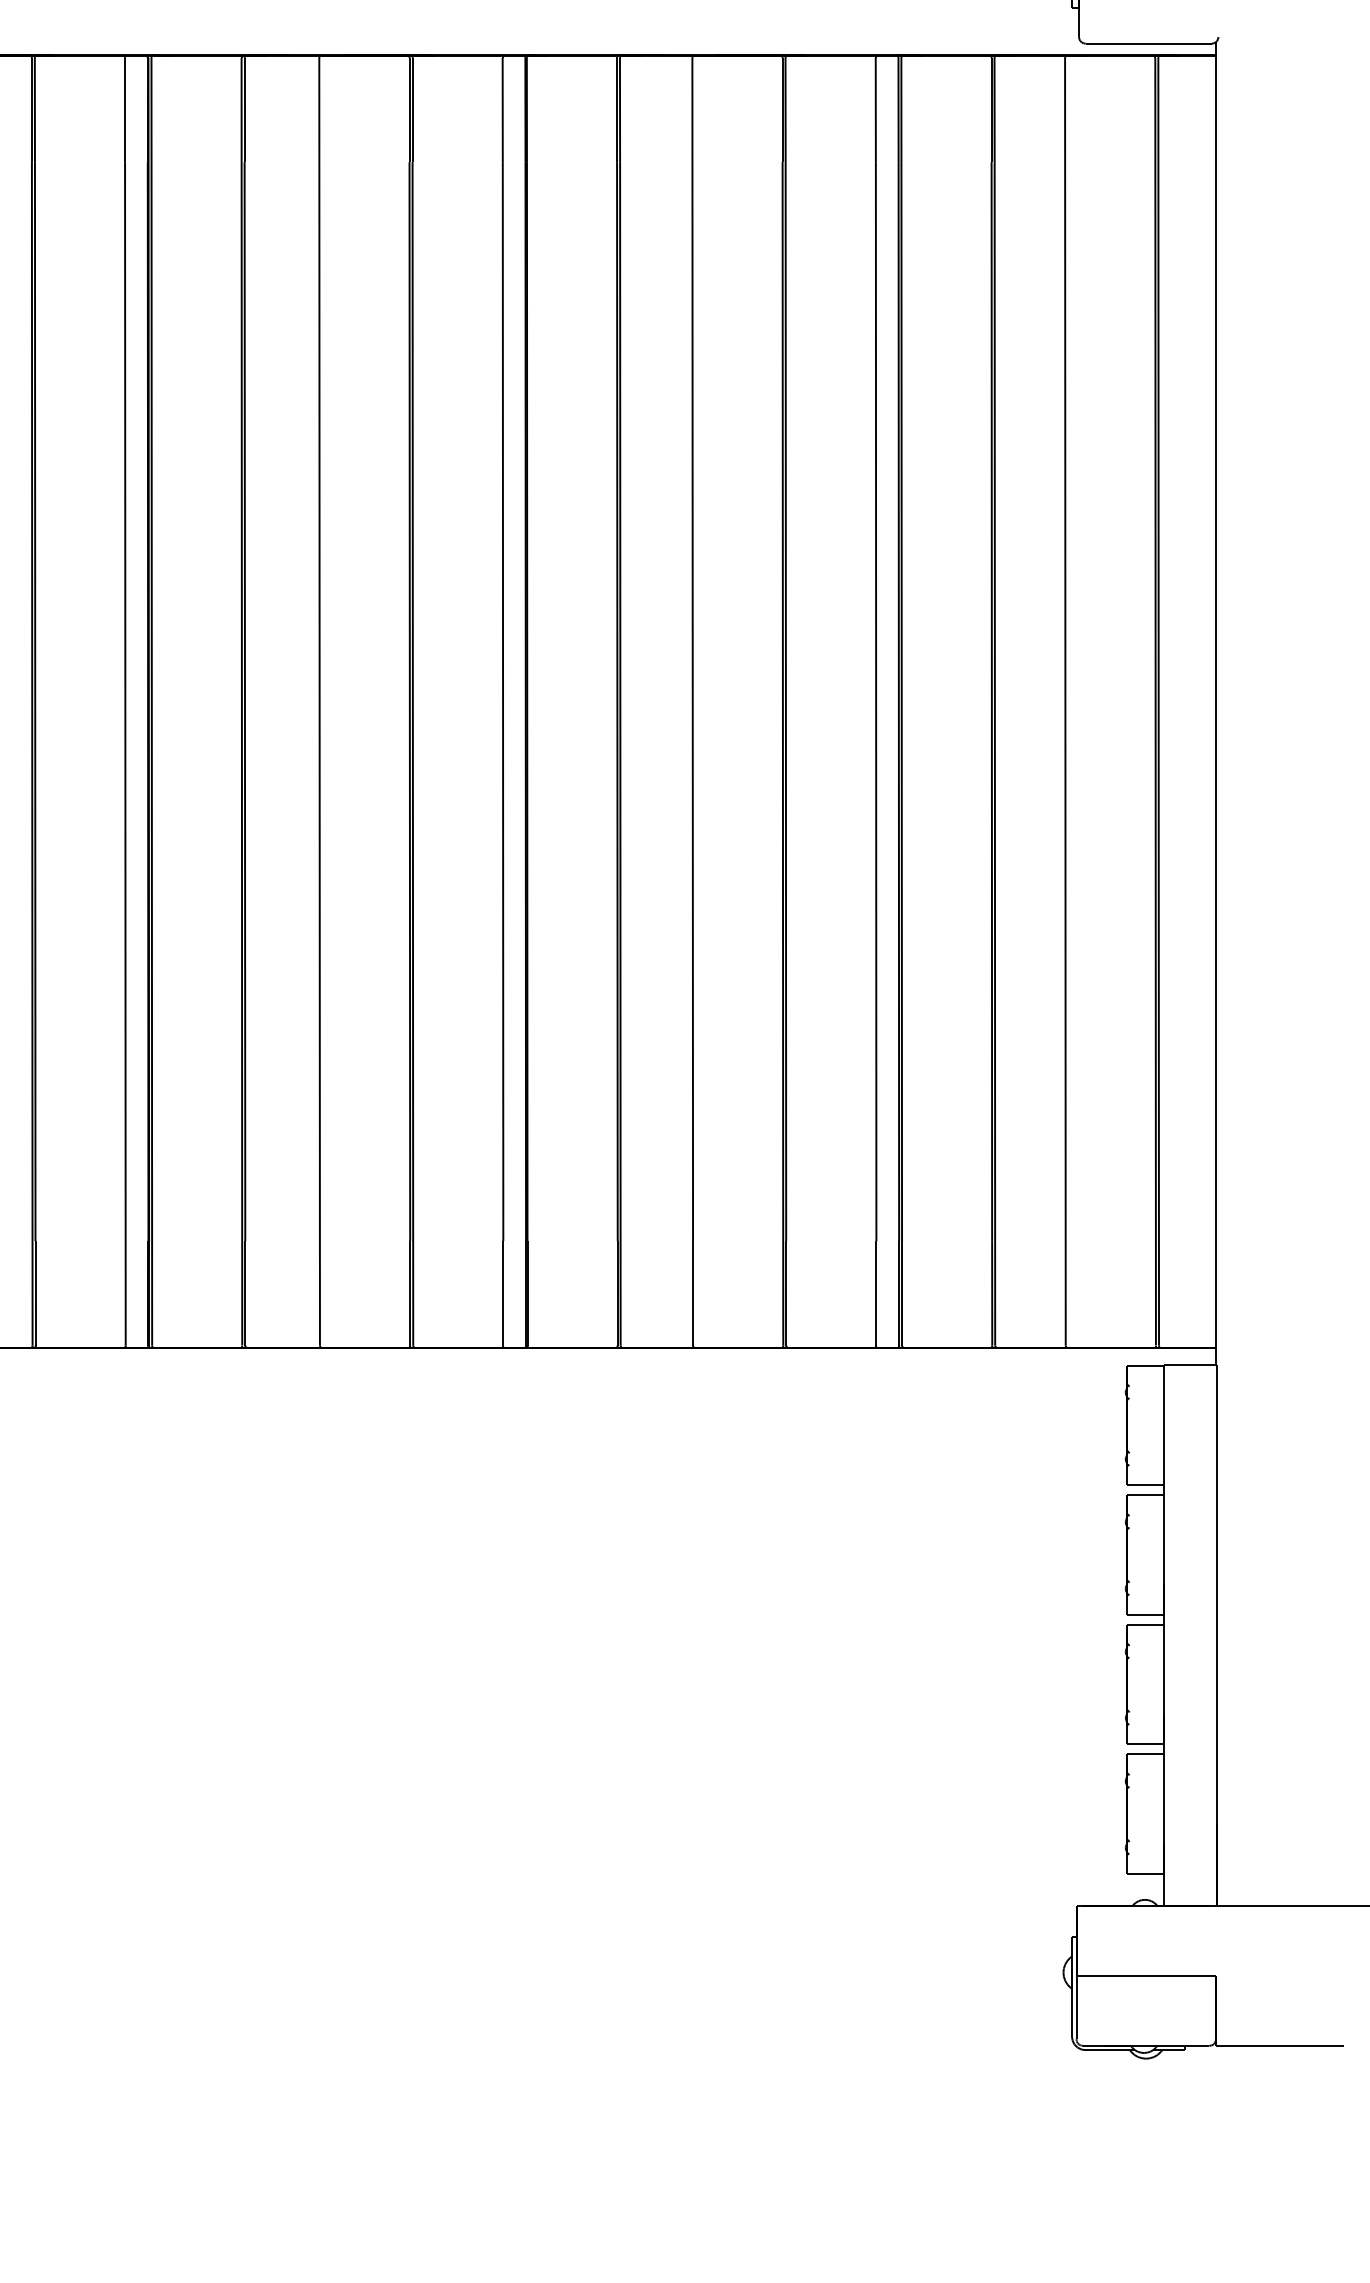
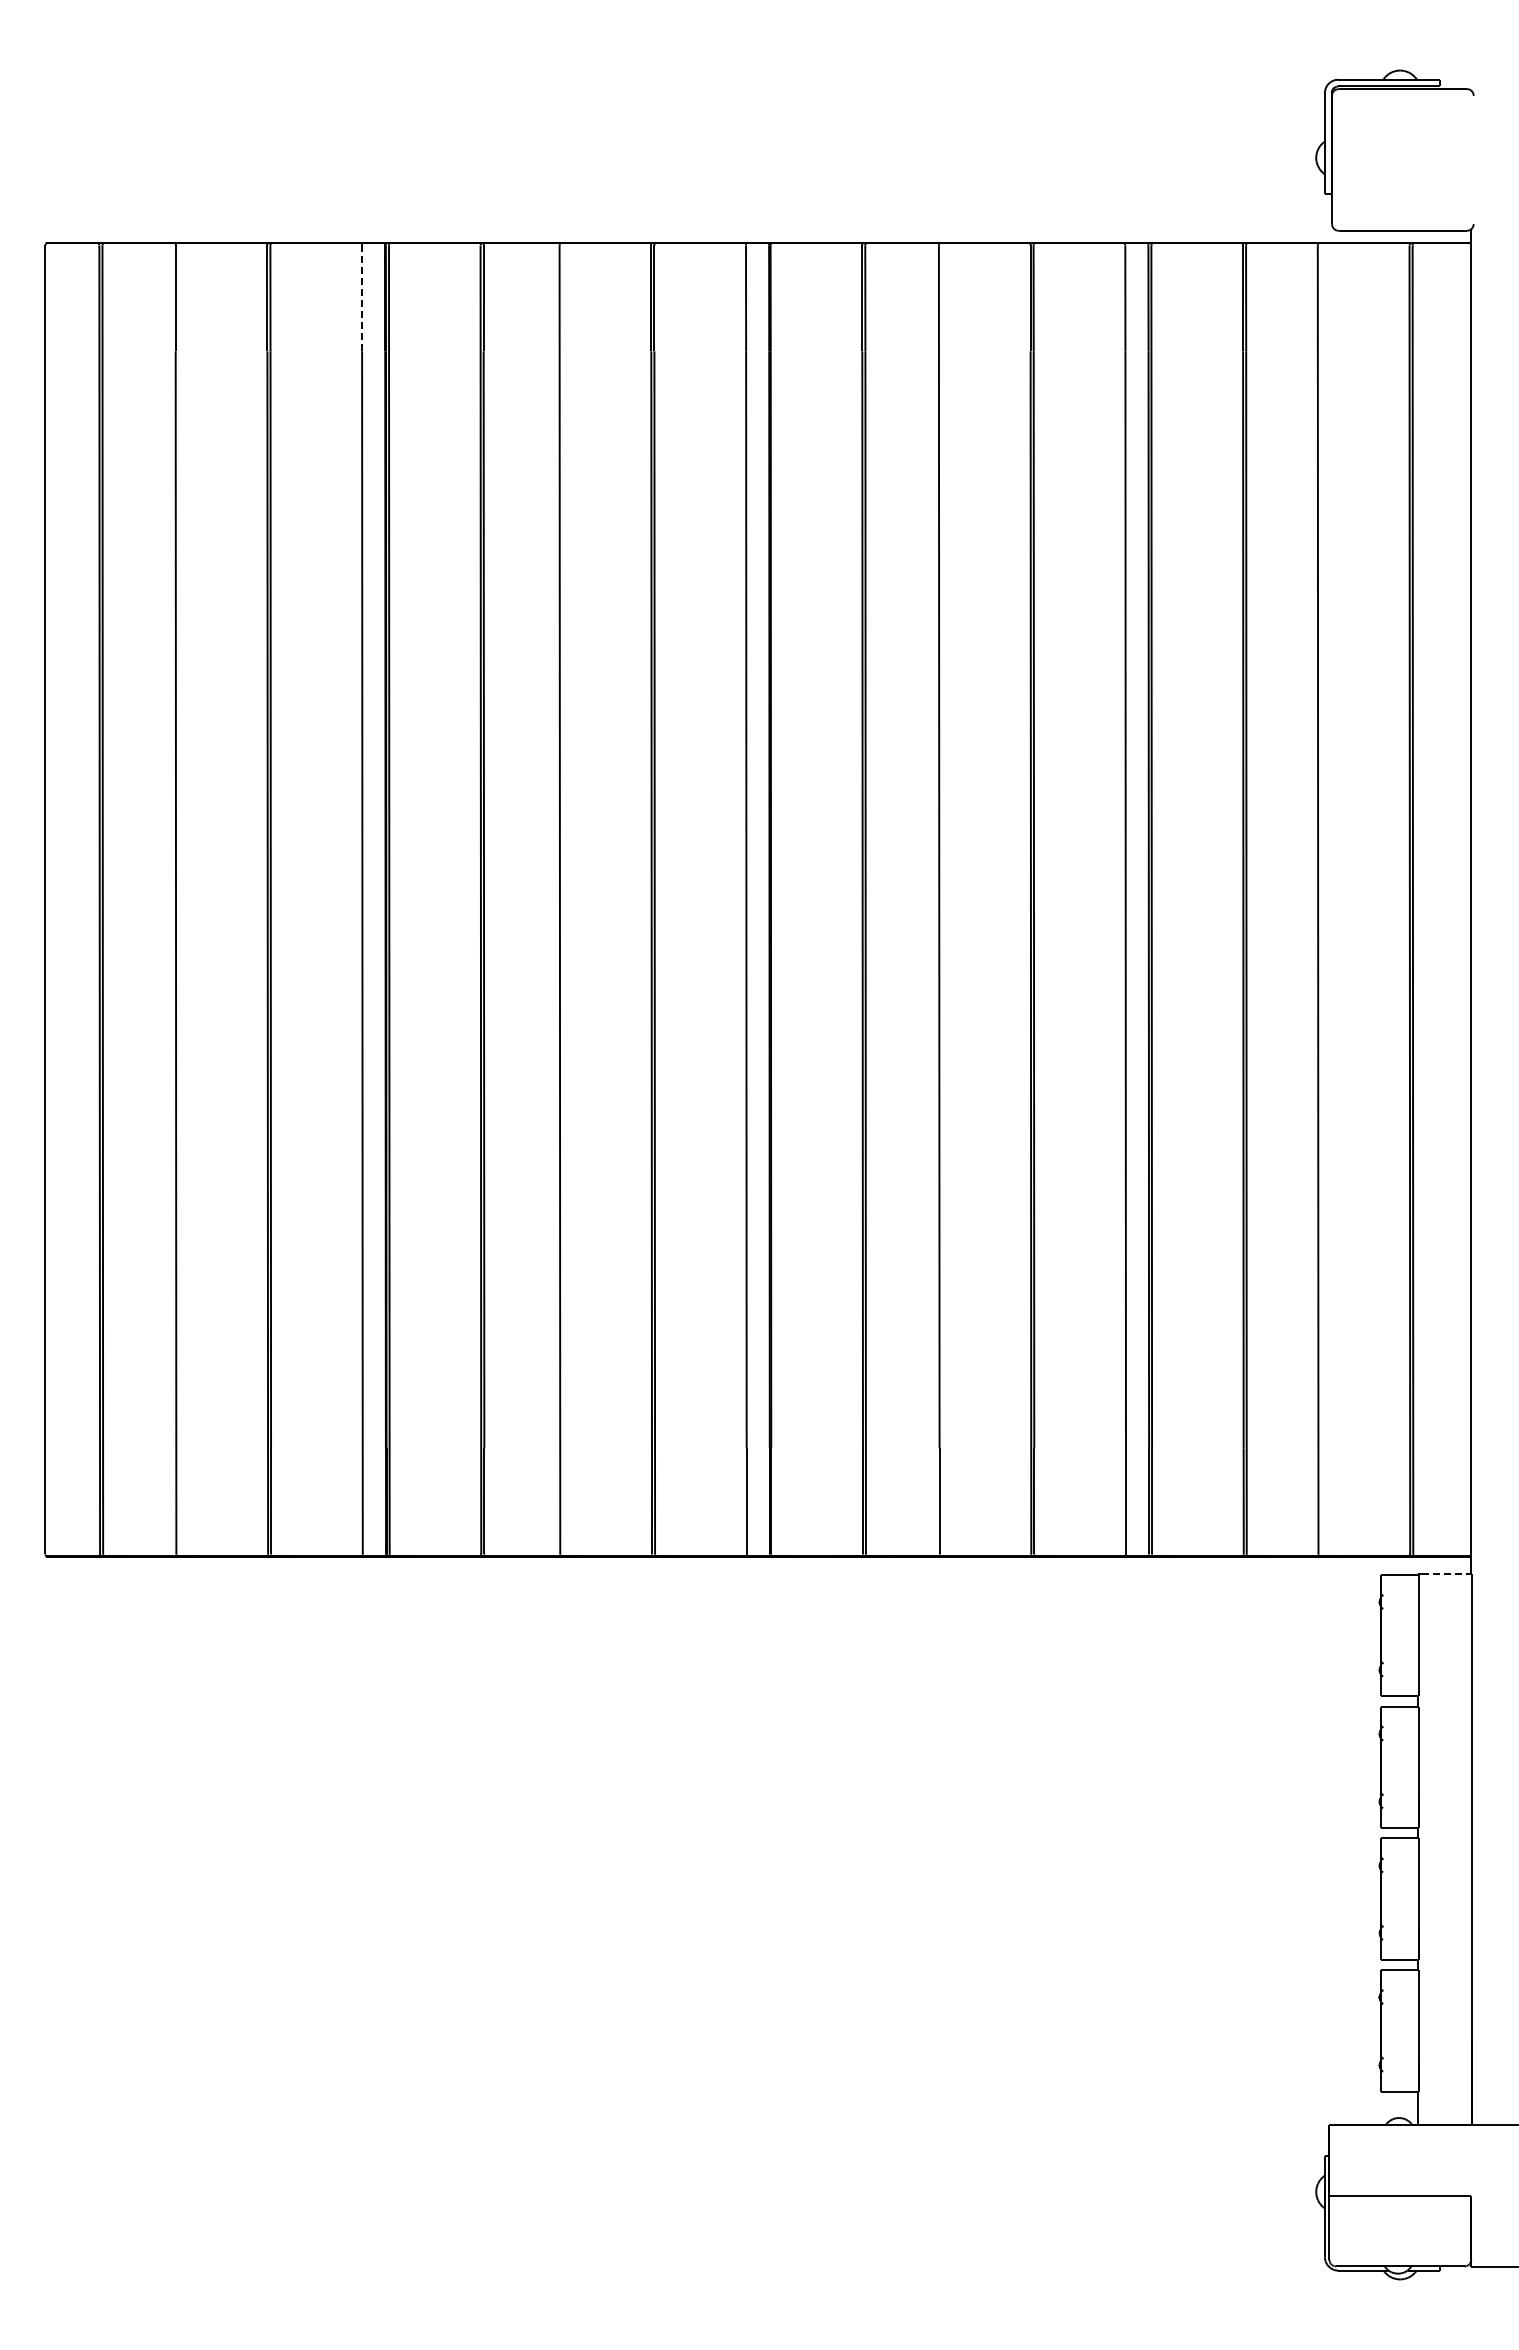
line: (125, 110) -> (362, 298), solid -> dashed
line: (1191, 1365) -> (1446, 1574), solid -> dashed

